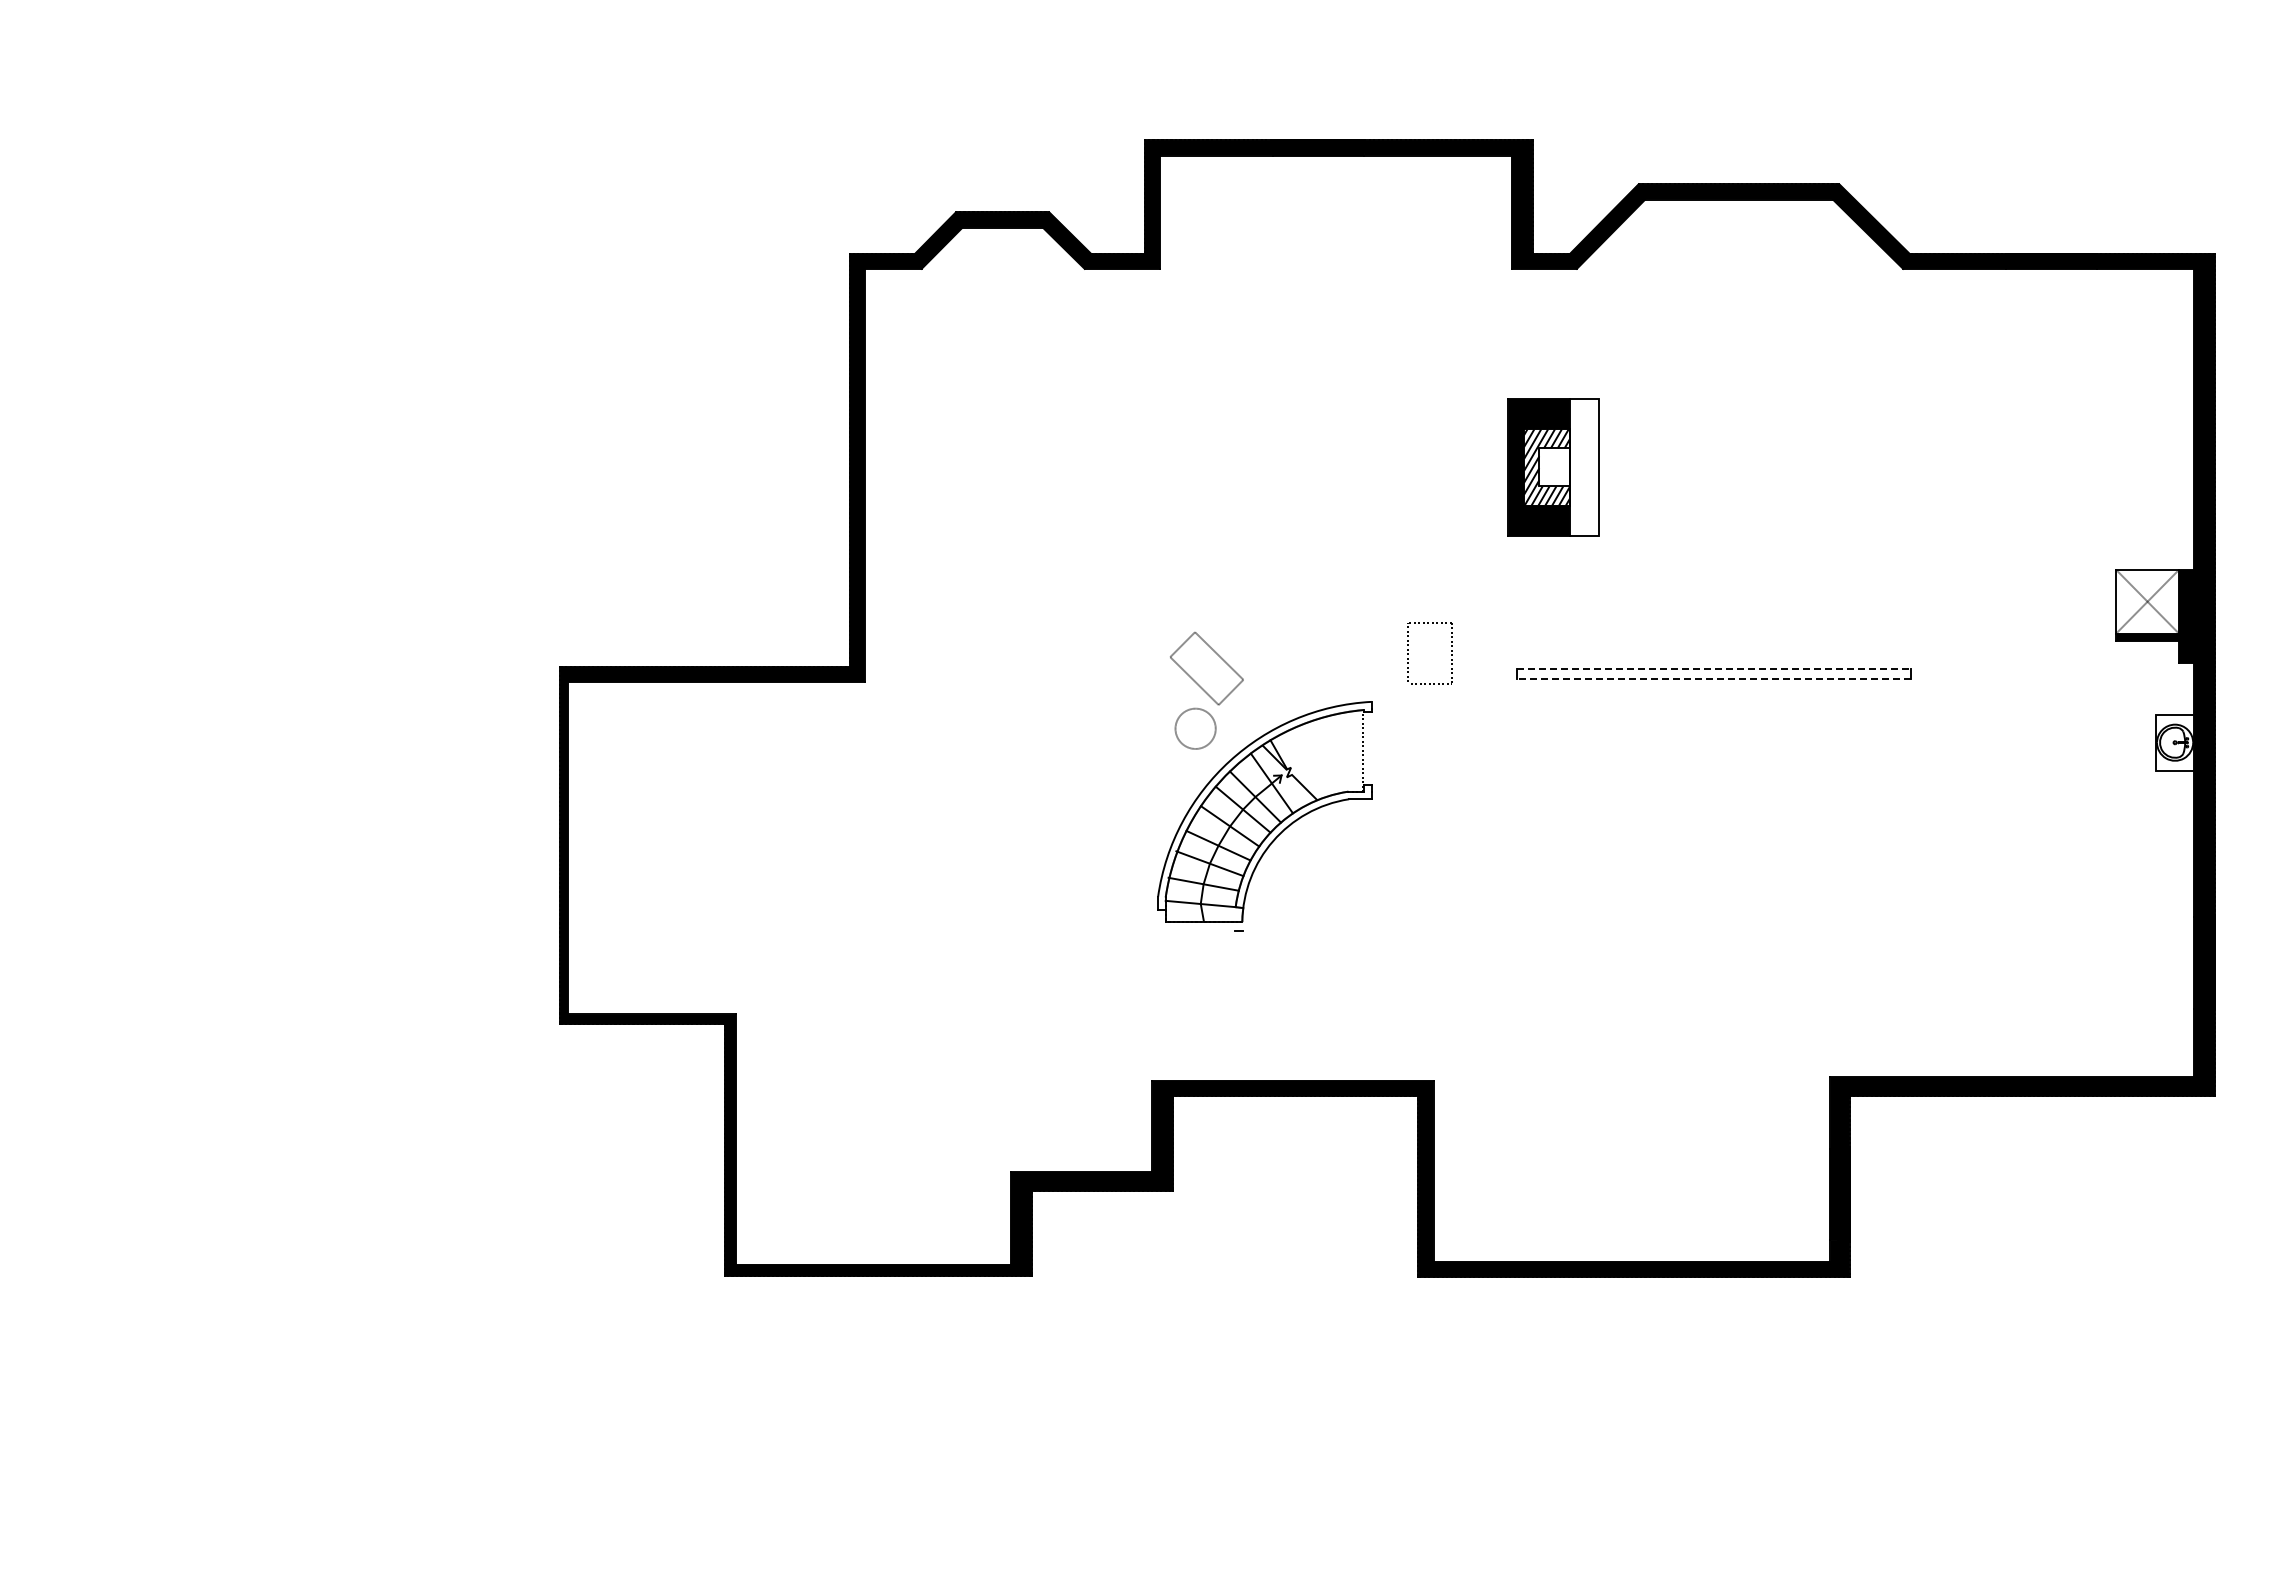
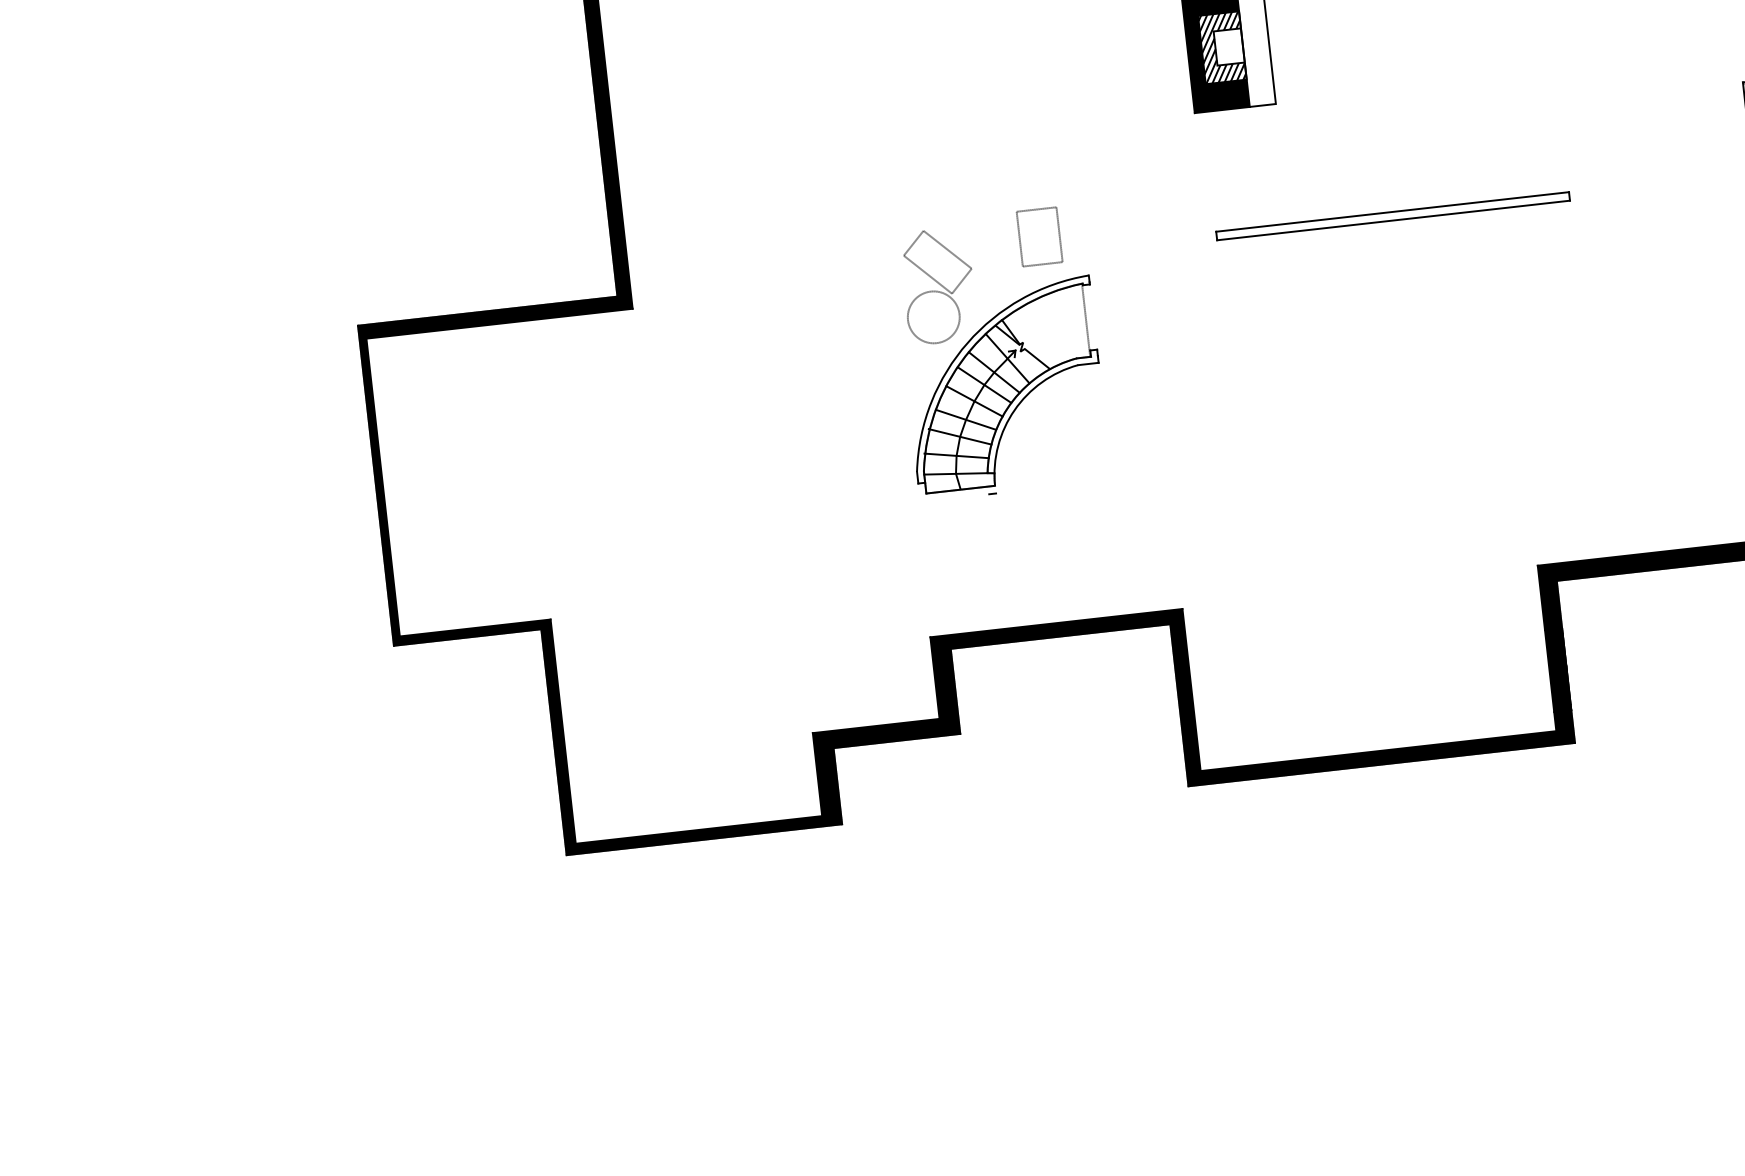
part: (1408, 653) -> (1020, 239), moved
line: (1714, 669) -> (1392, 212), dashed -> solid
line: (1714, 678) -> (1393, 220), dashed -> solid
circle: (1195, 728) -> (933, 317), size x1.43

